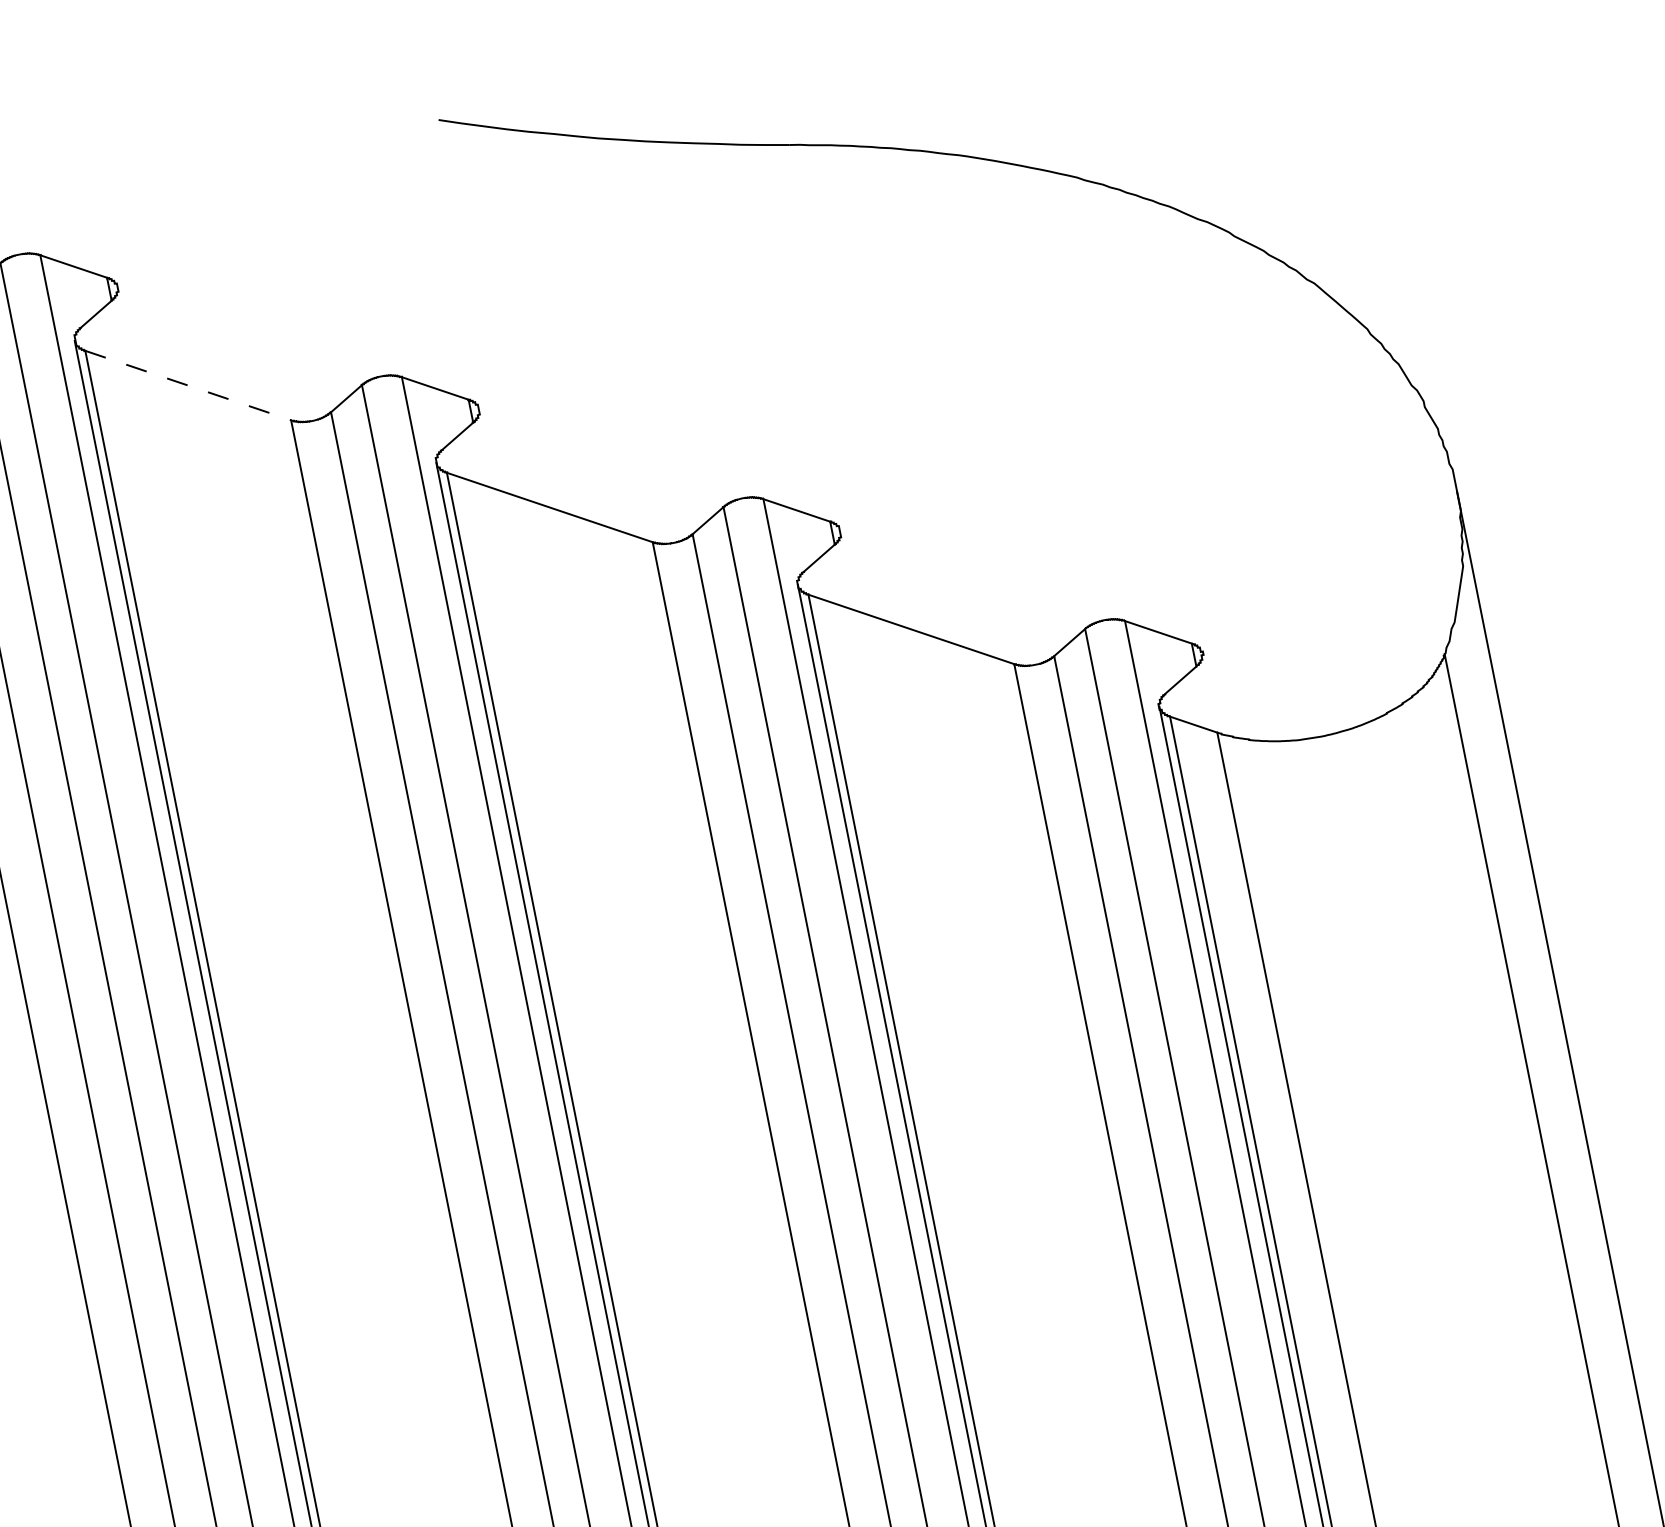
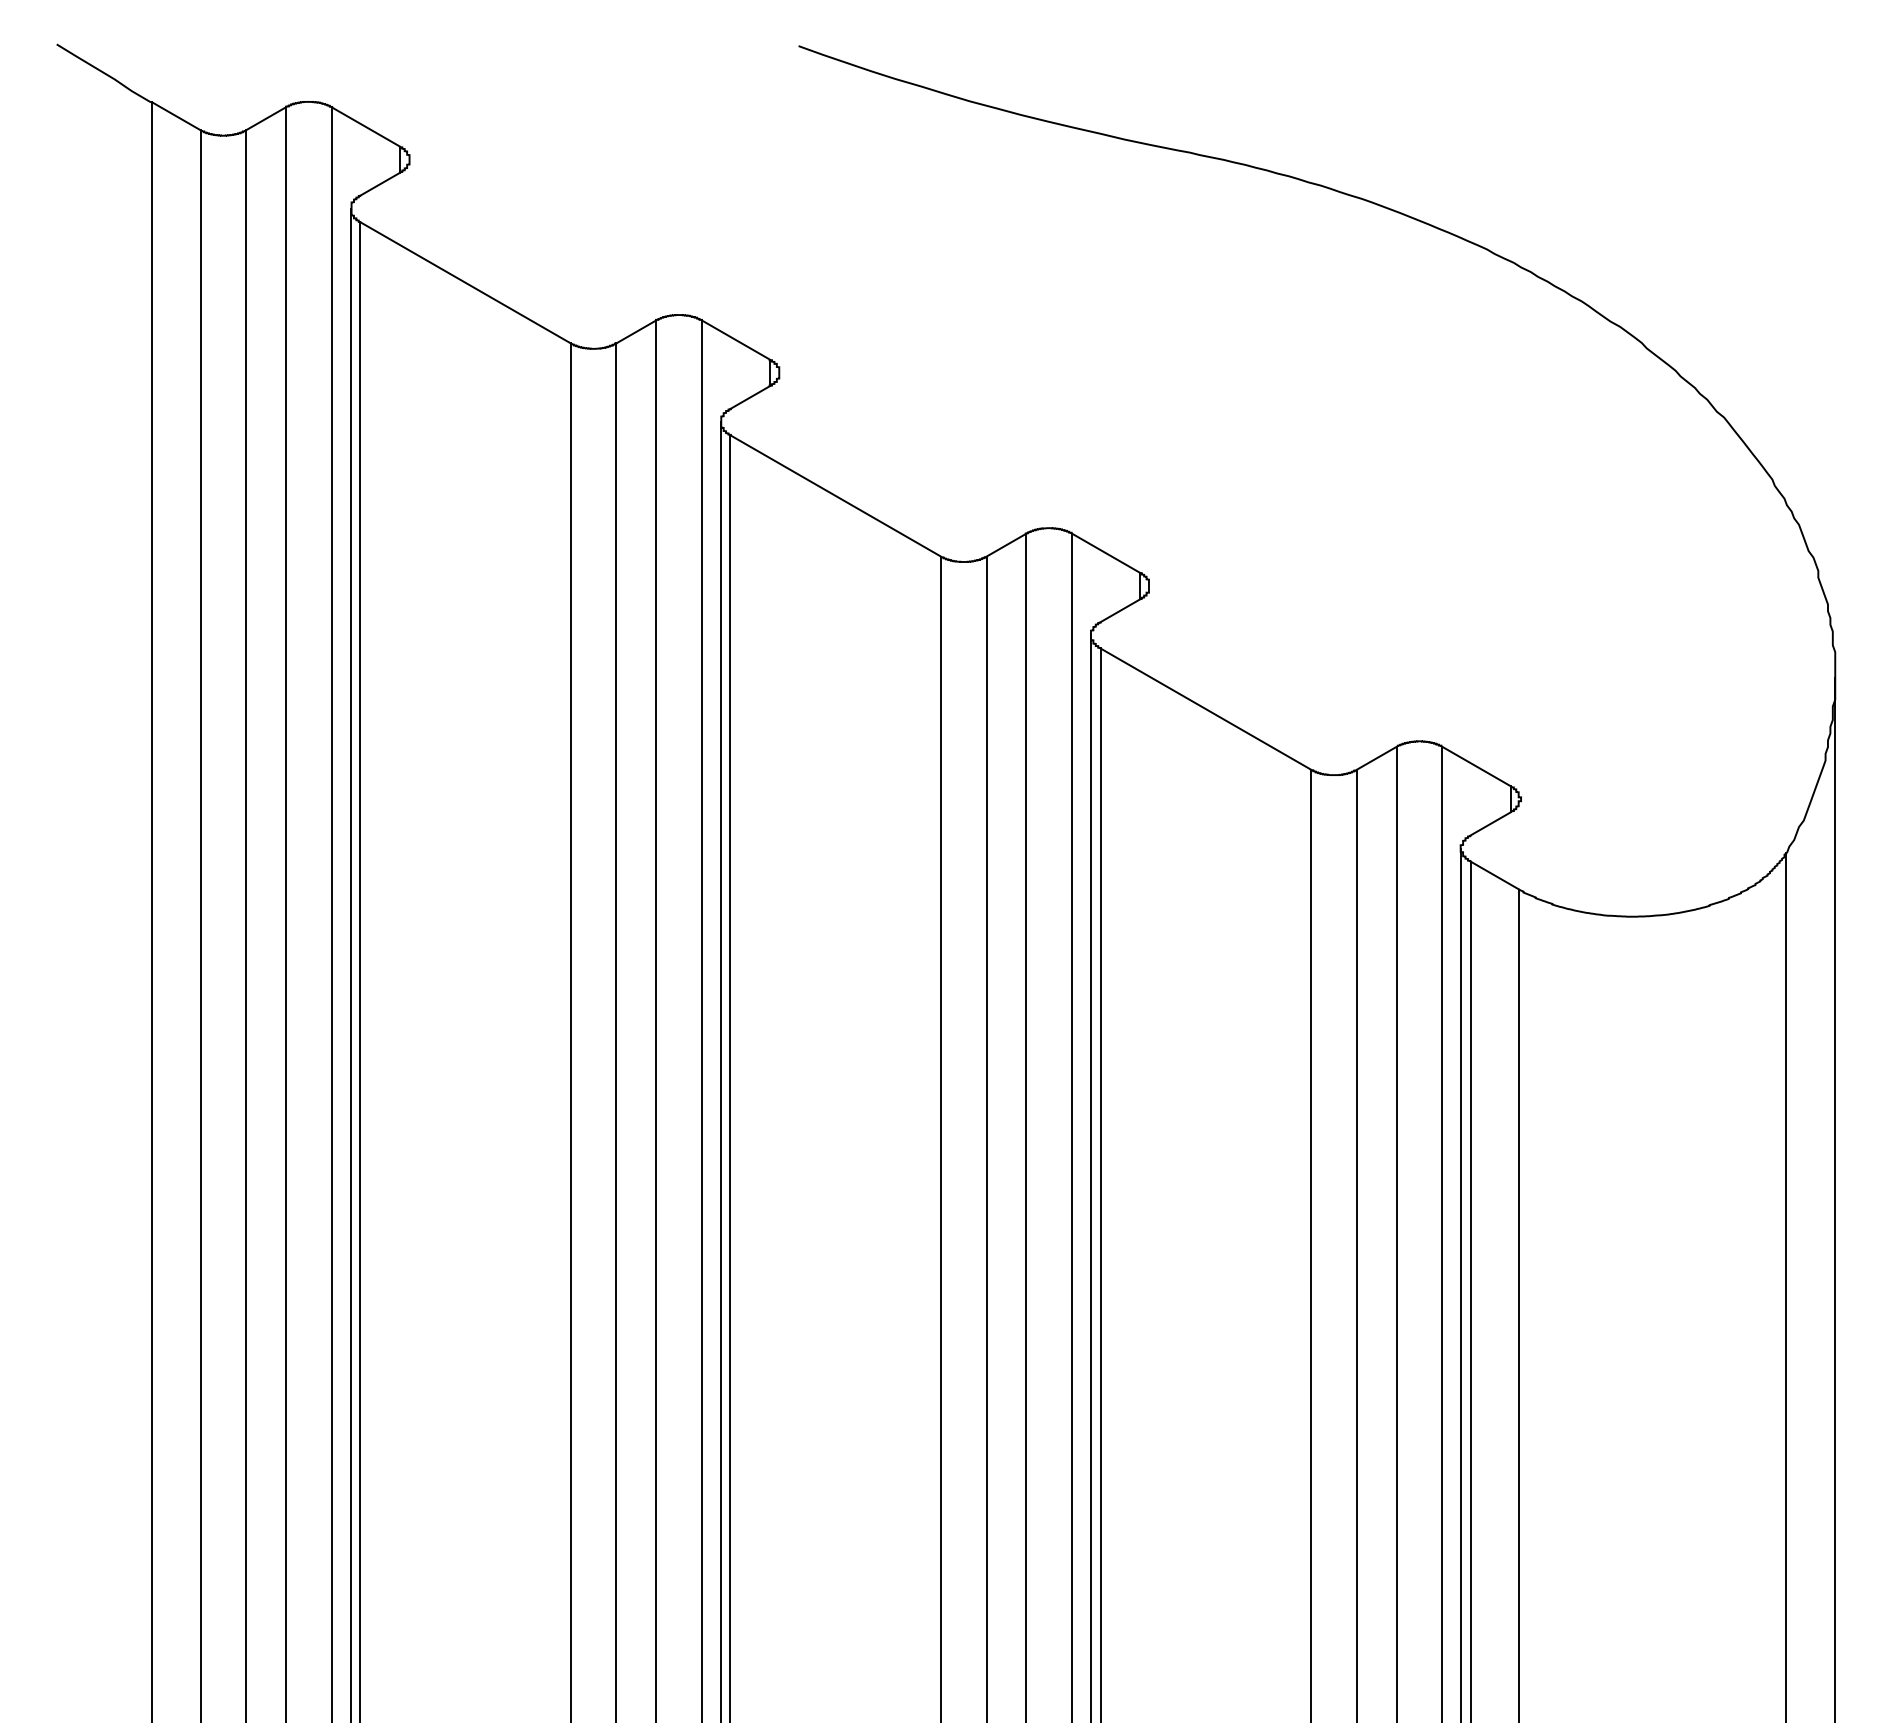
line: (188, 385) -> (465, 282), dashed -> solid

